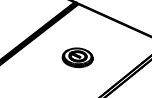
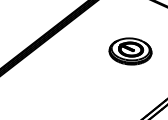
part: (77, 57) -> (130, 51), moved

